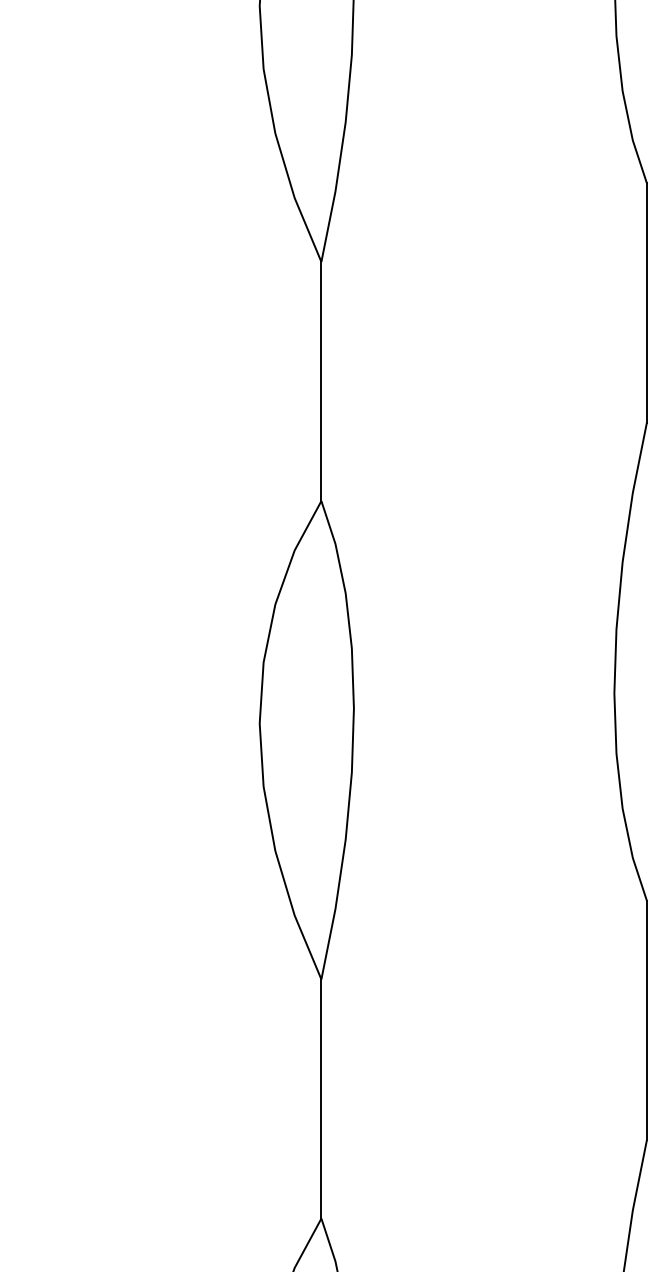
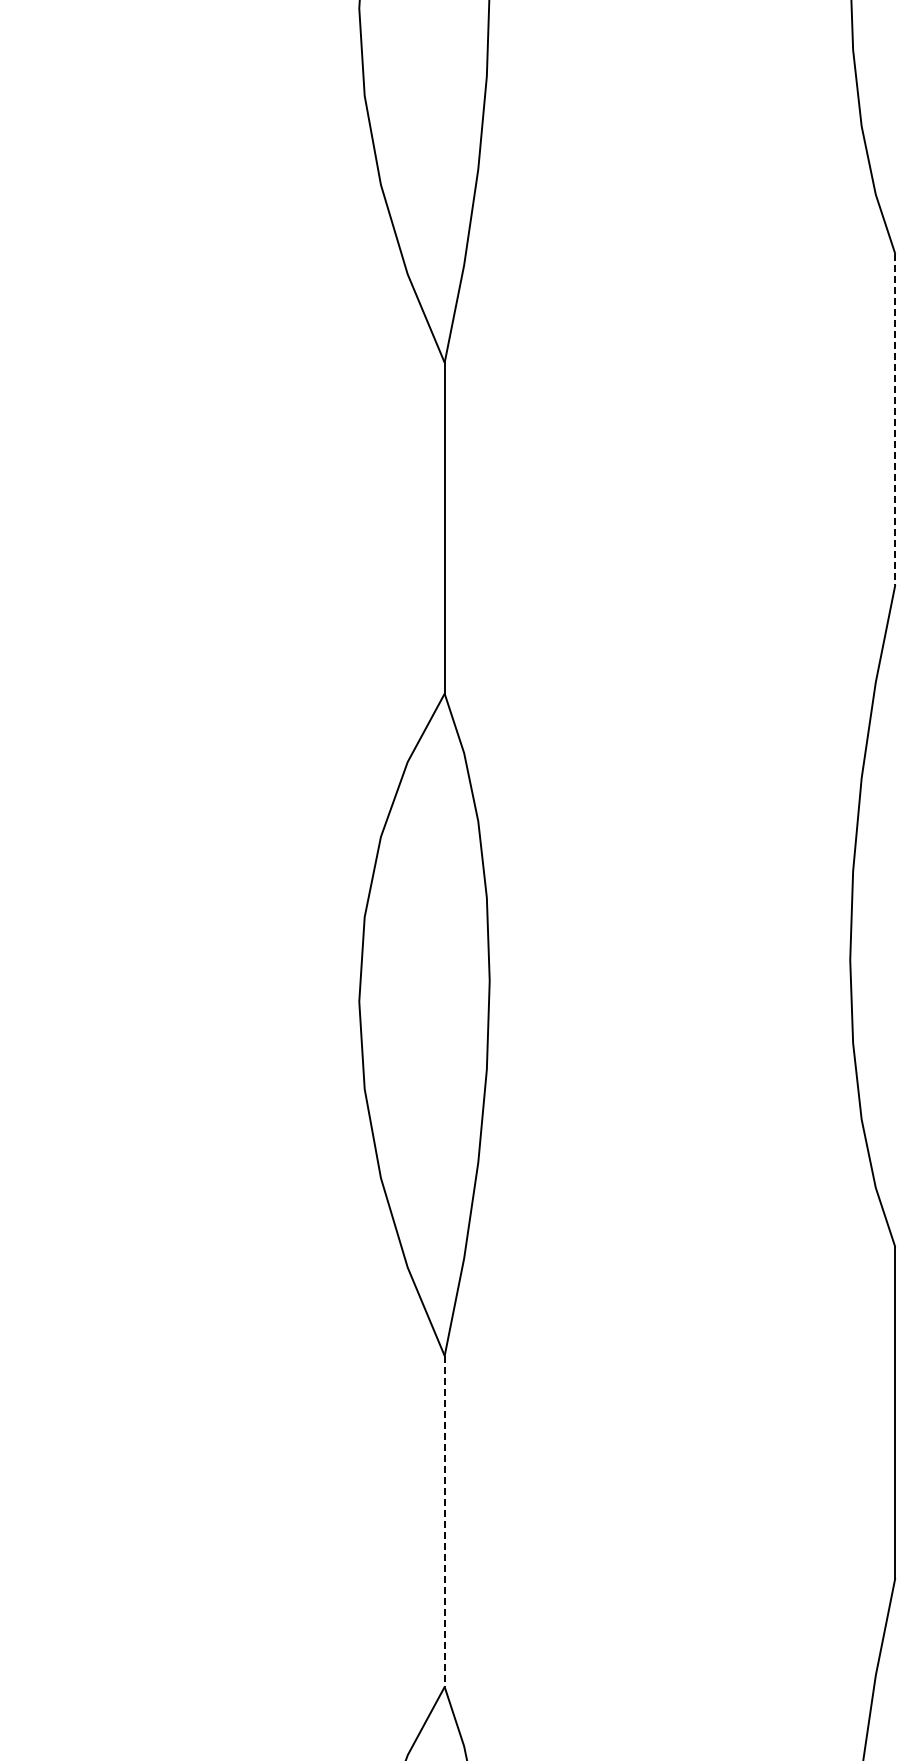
line: (647, 302) -> (895, 419), solid -> dashed
line: (321, 1099) -> (444, 1521), solid -> dashed

